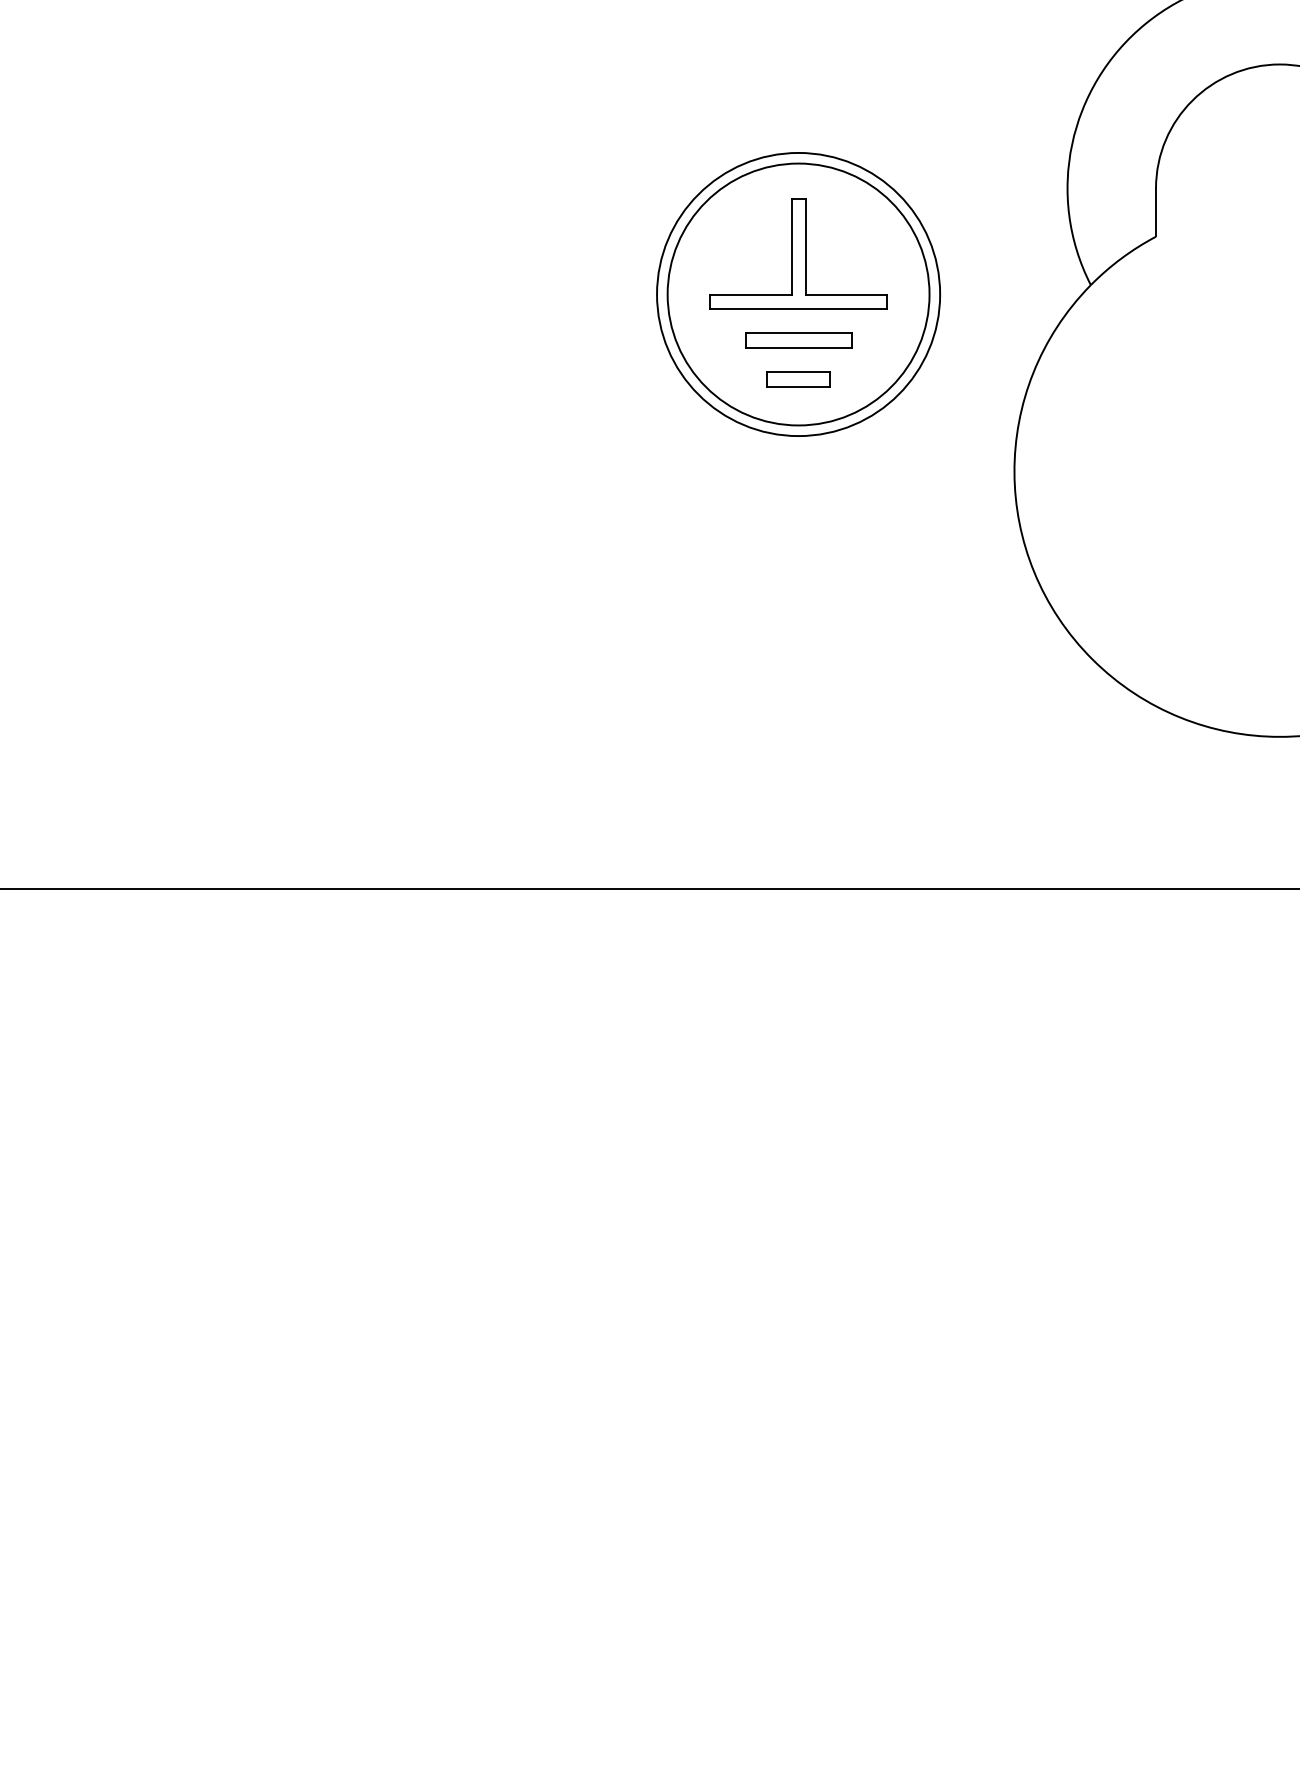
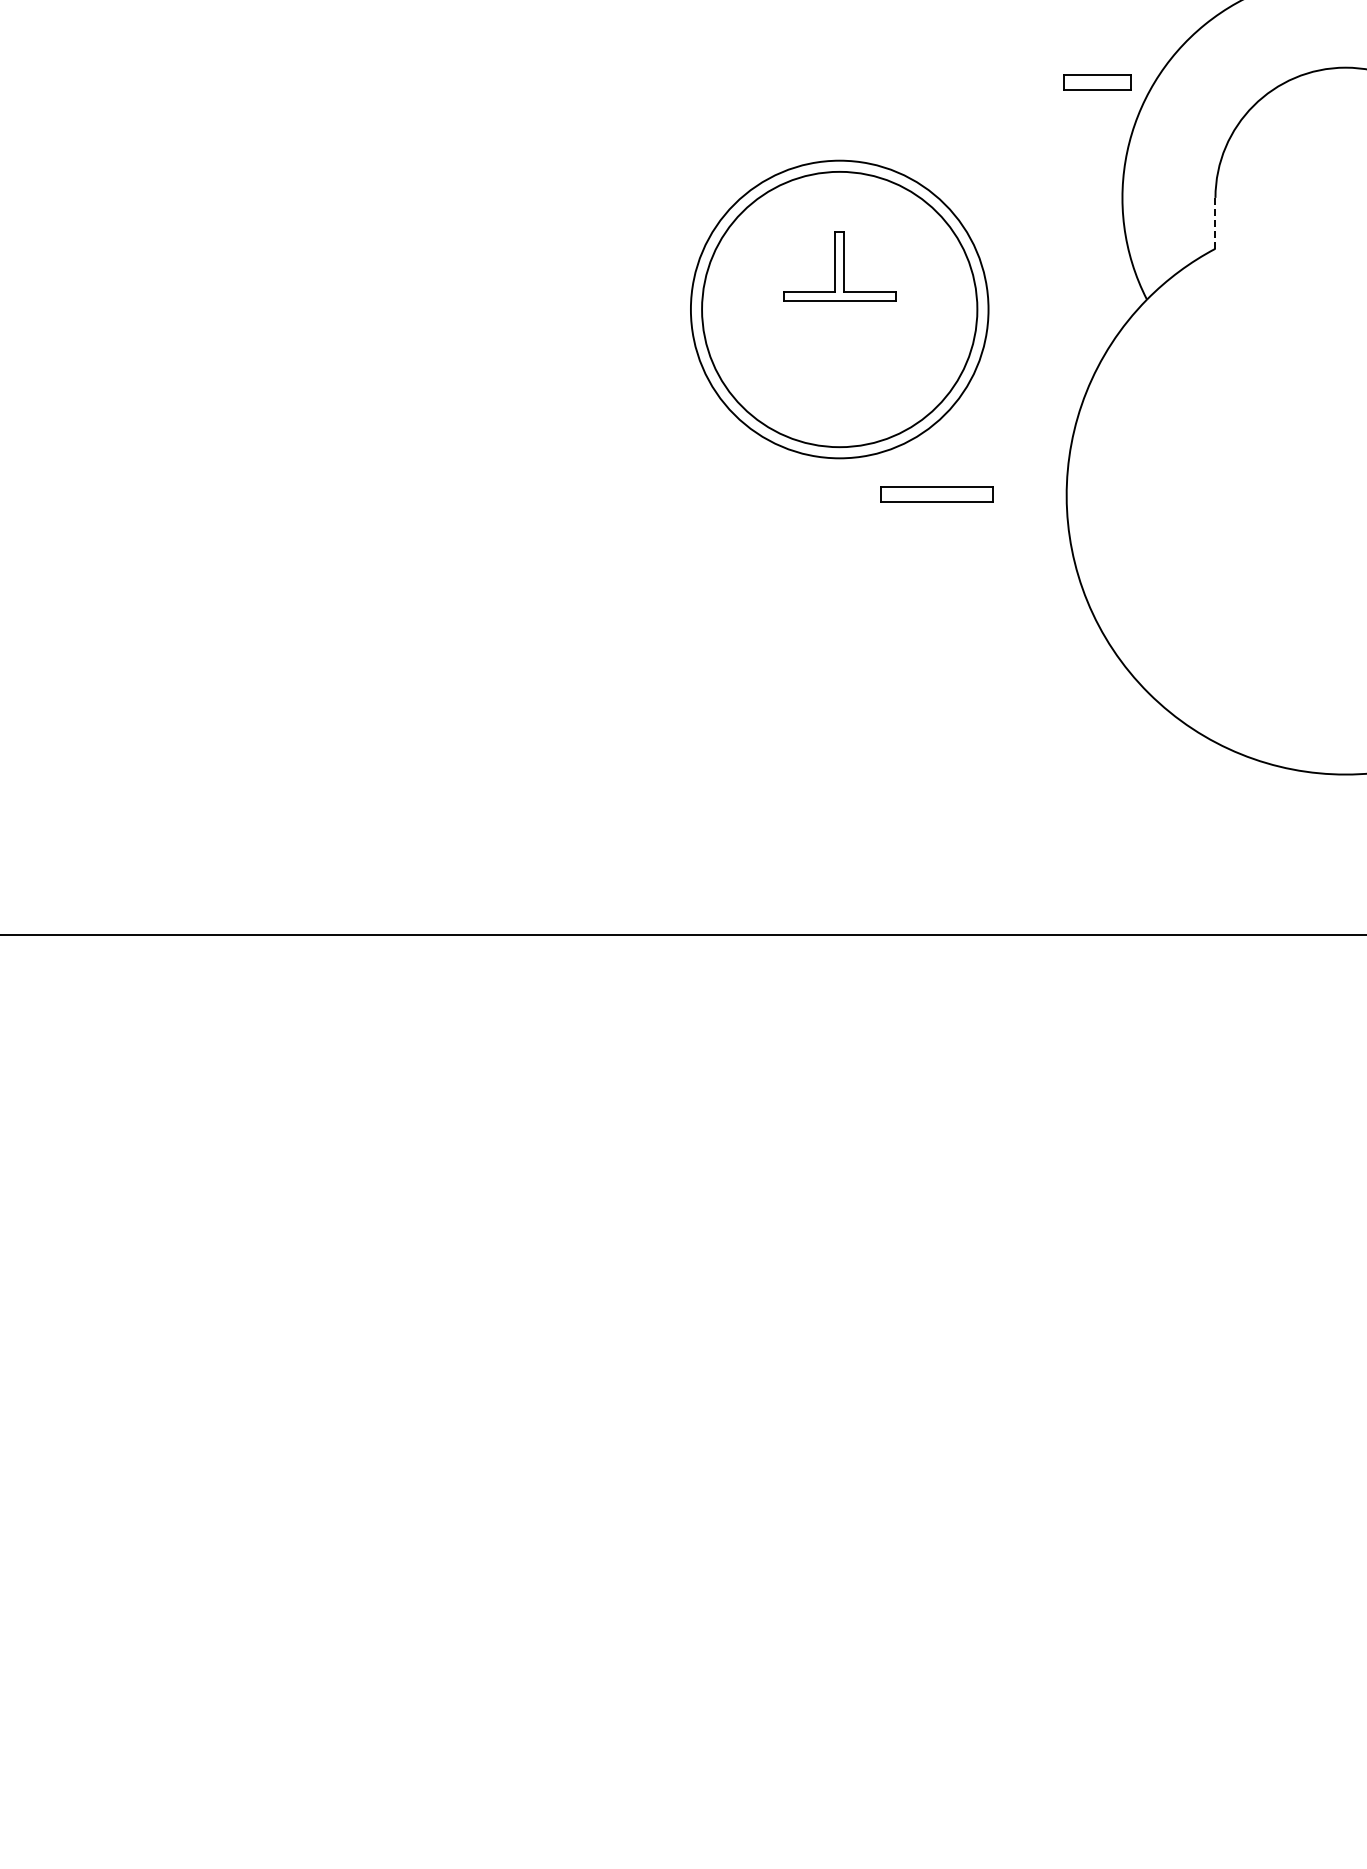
line: (1156, 212) -> (1215, 223), solid -> dashed
part: (798, 253) -> (839, 266), size x0.6
part: (798, 340) -> (936, 494), moved
part: (798, 379) -> (1097, 82), moved

